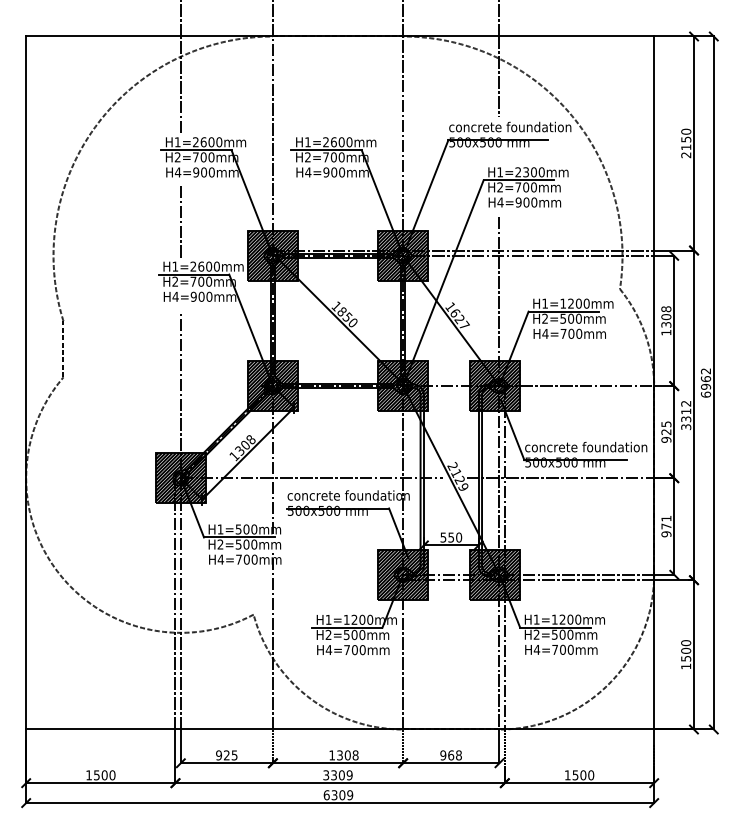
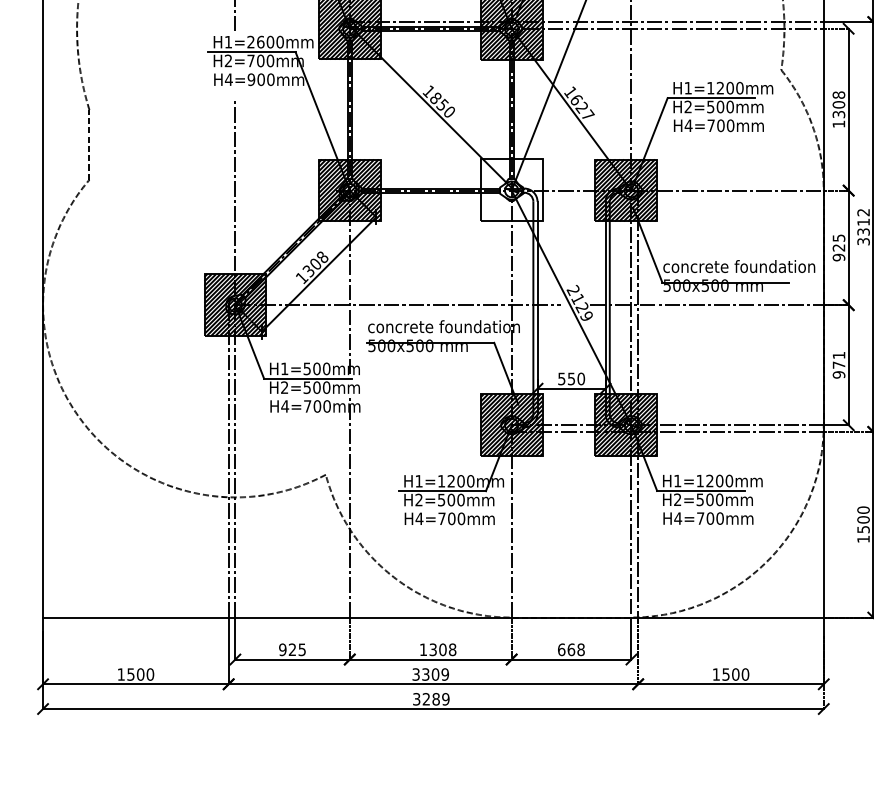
hatch: (403, 385) -> (512, 189), removed
text: (443, 755) -> (561, 649), 968 -> 668
text: (334, 795) -> (426, 699), 6309 -> 3289

